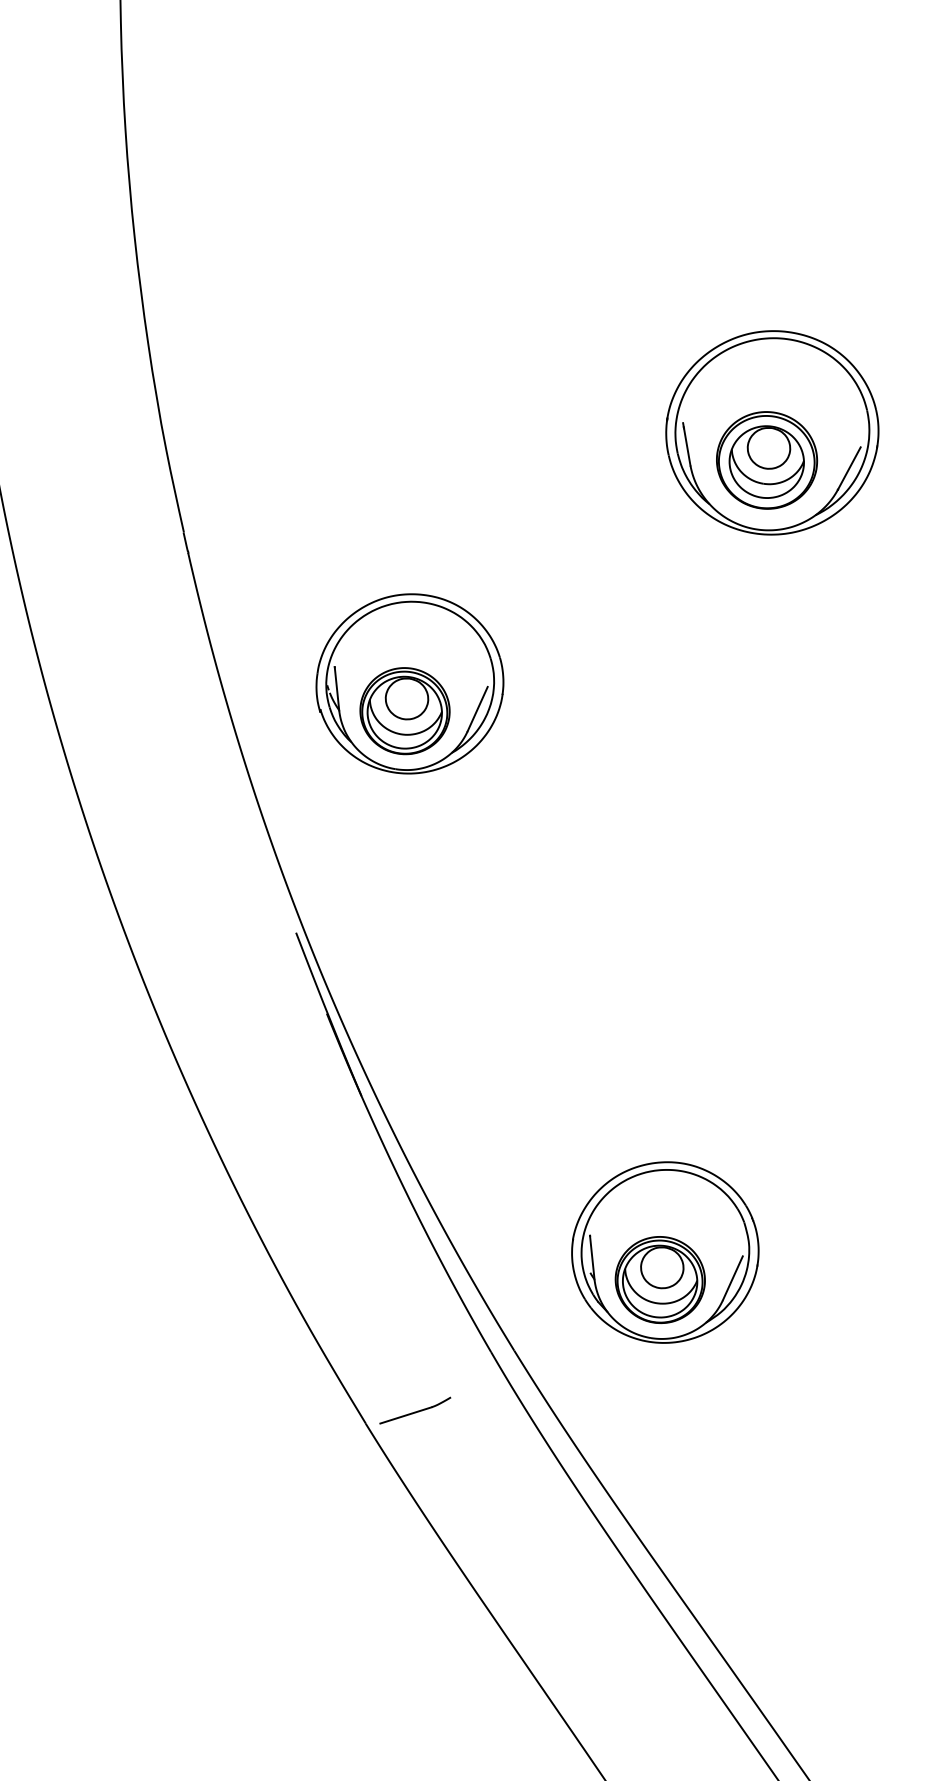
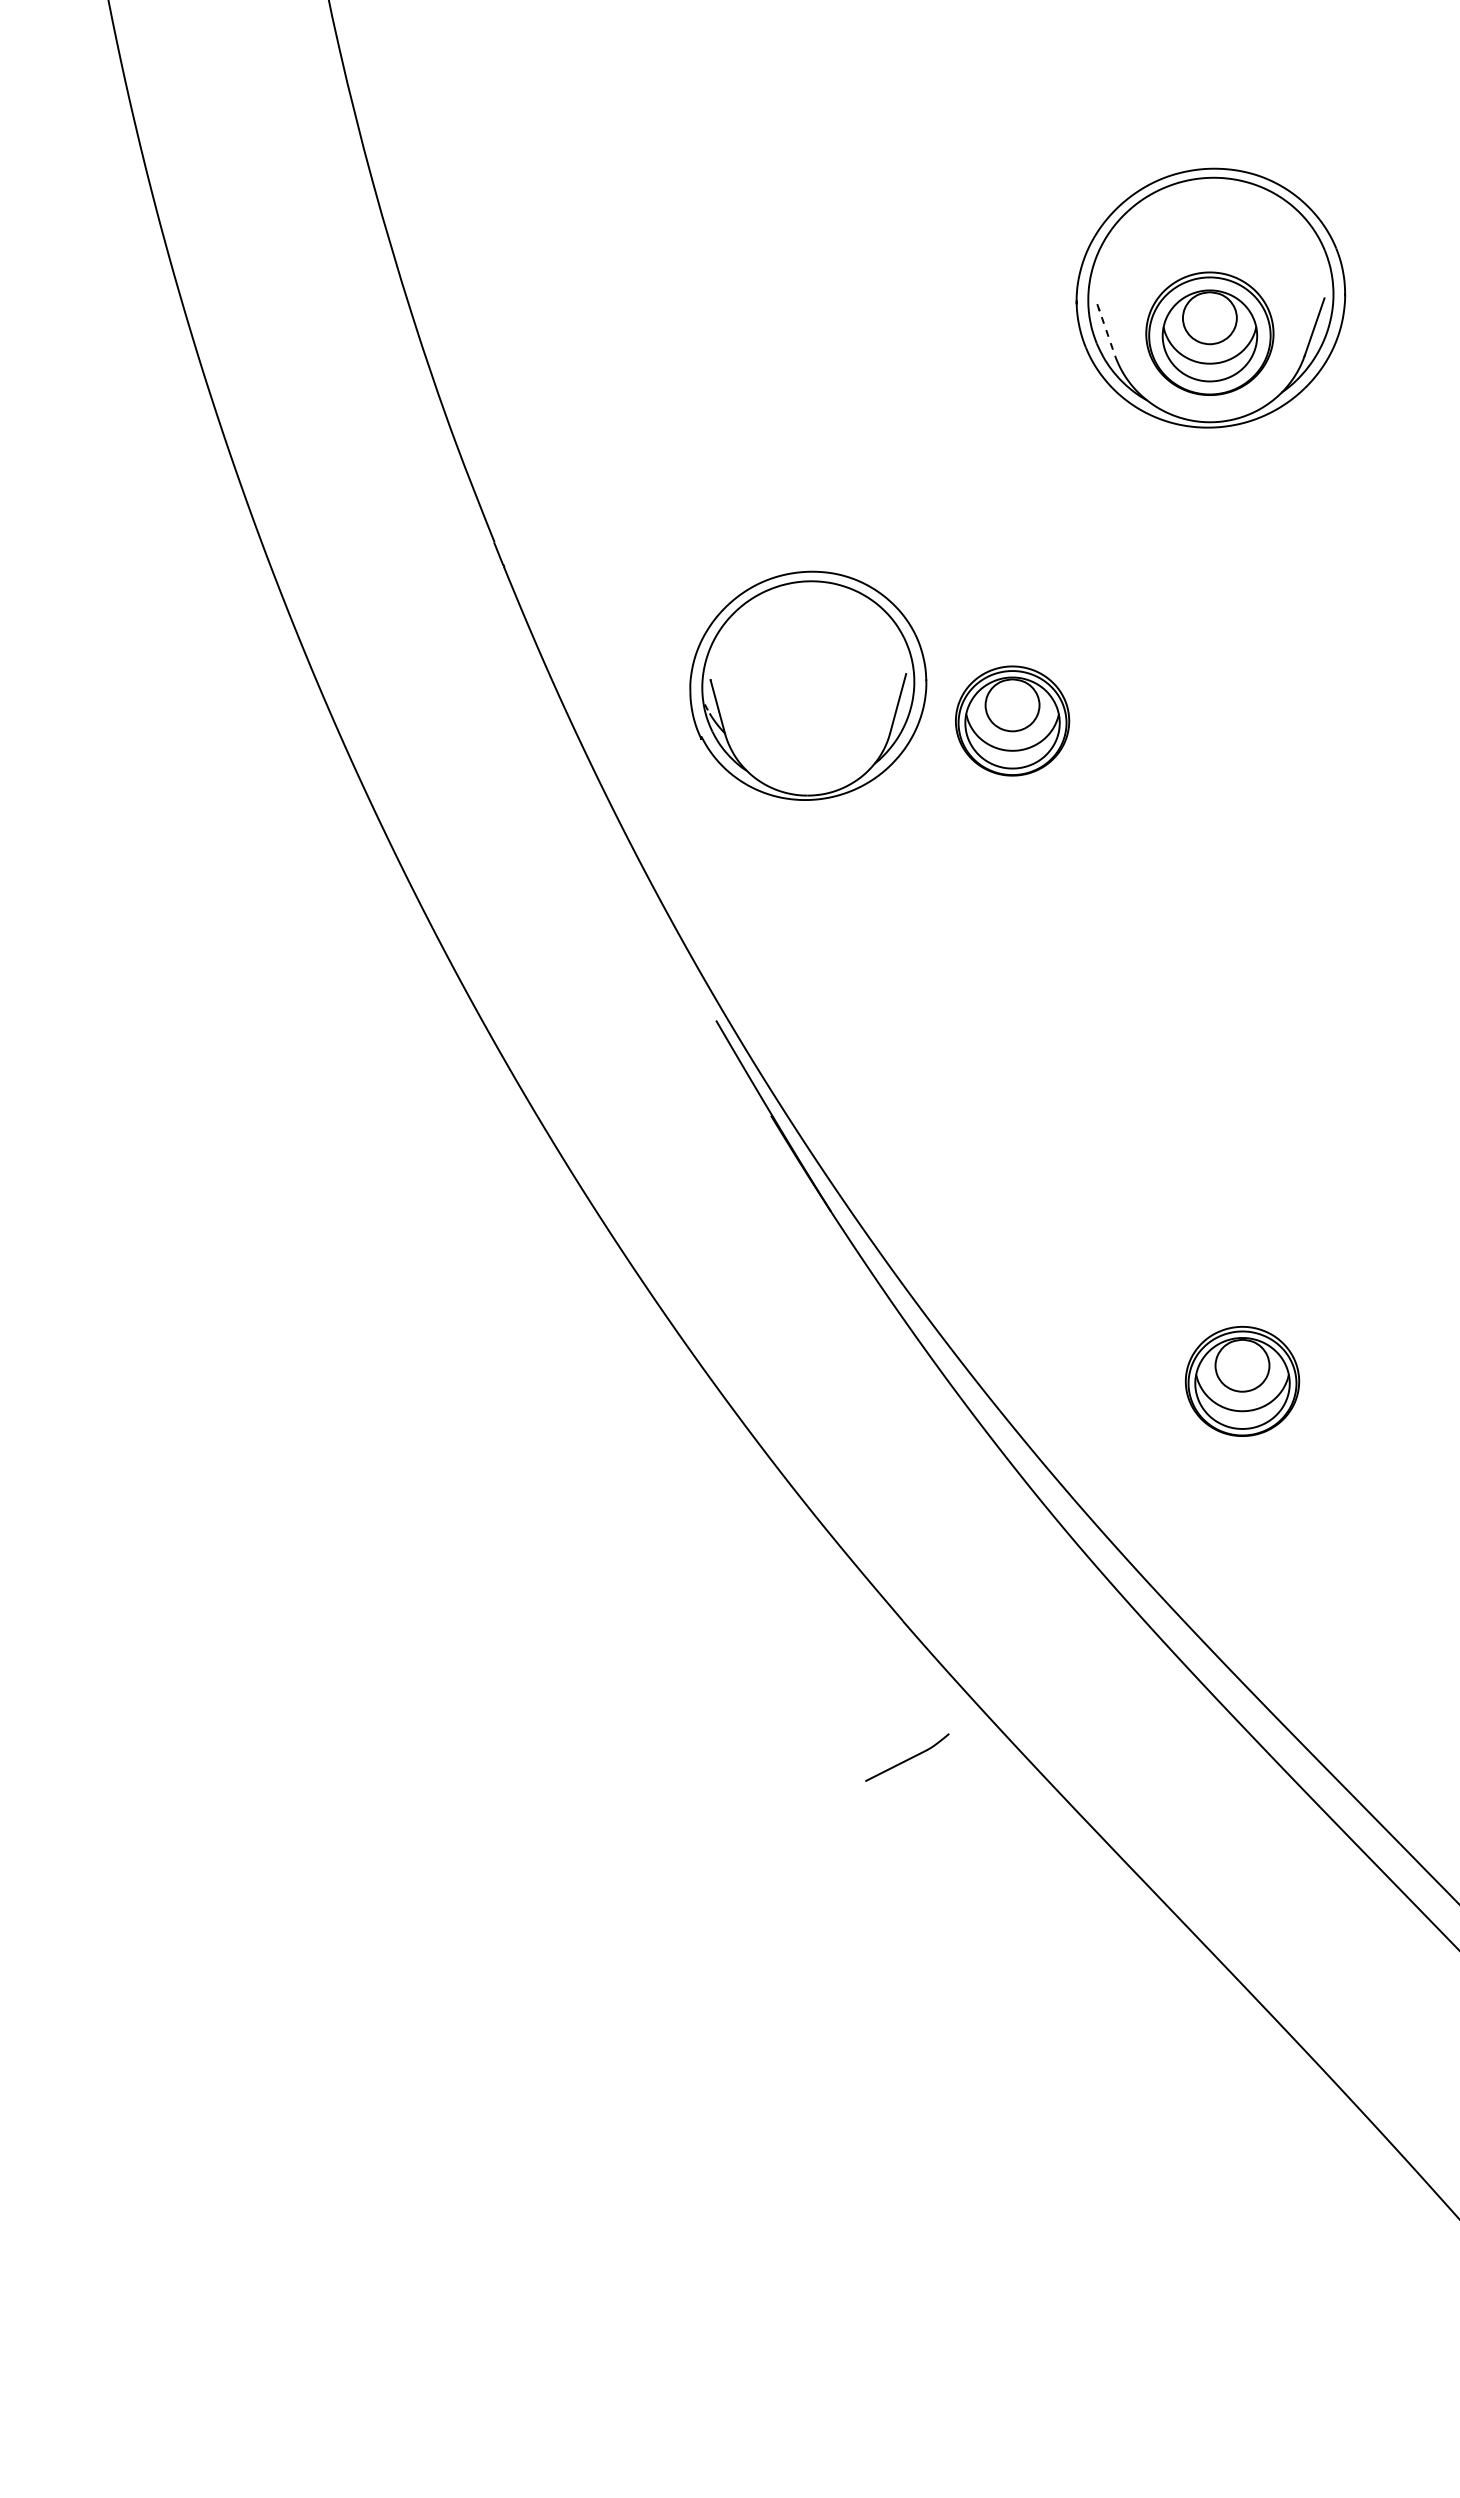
line: (686, 444) -> (1106, 330), solid -> dashed
part: (405, 710) -> (1012, 720), moved
part: (665, 1252) -> (1243, 1345), removed
part: (415, 1410) -> (907, 1757), moved

